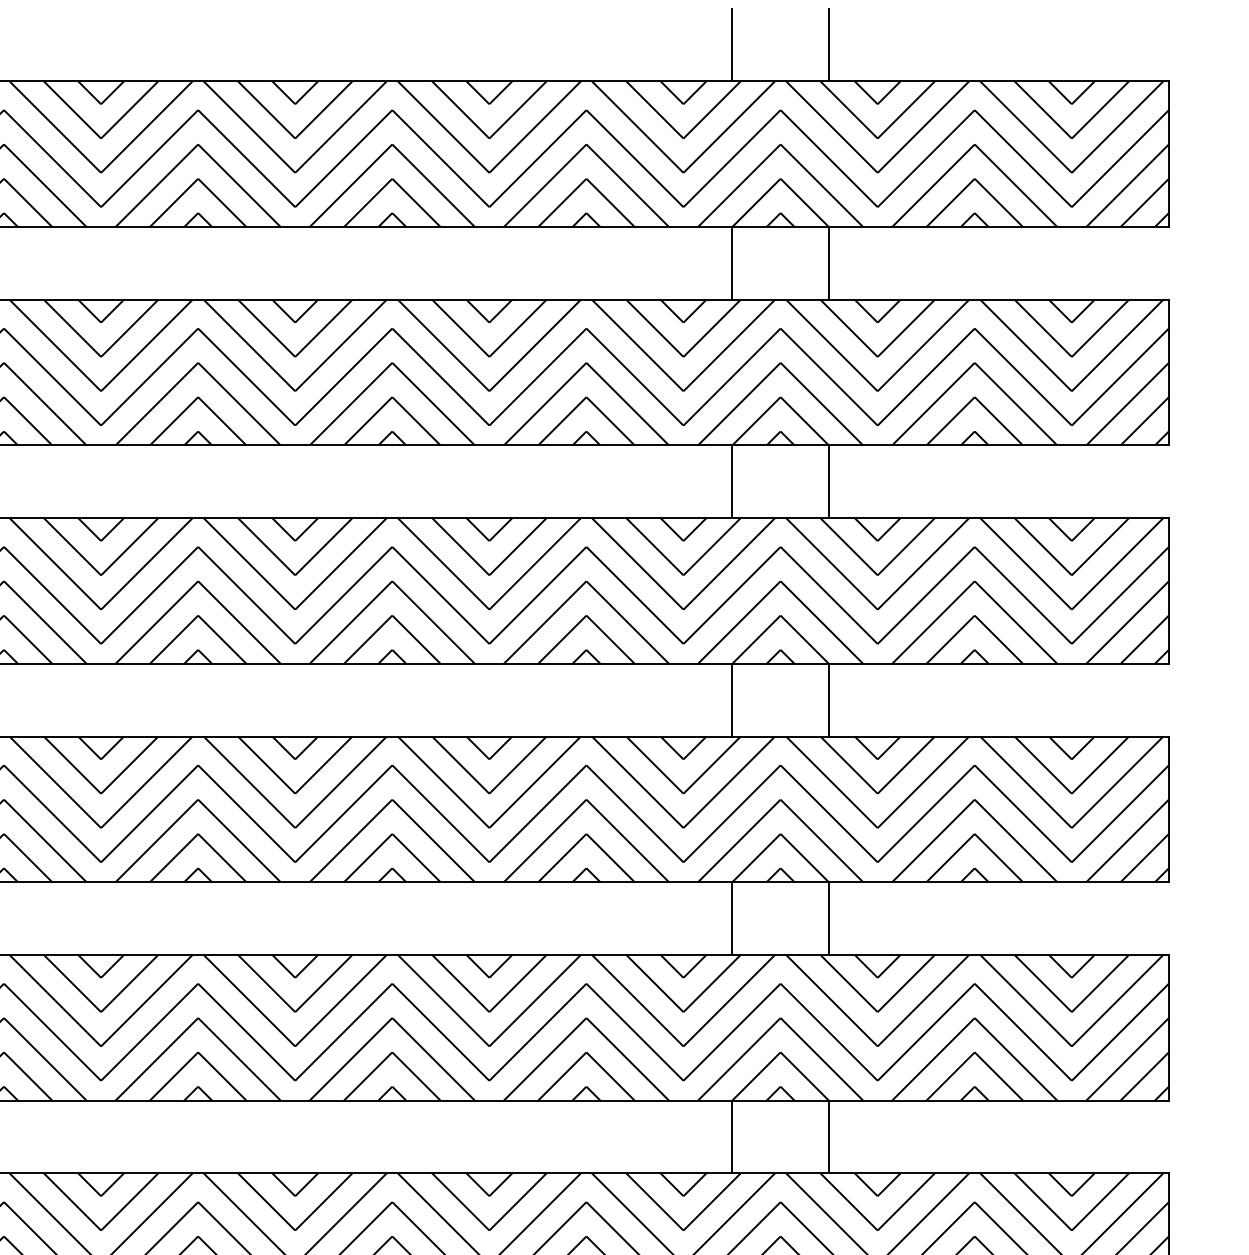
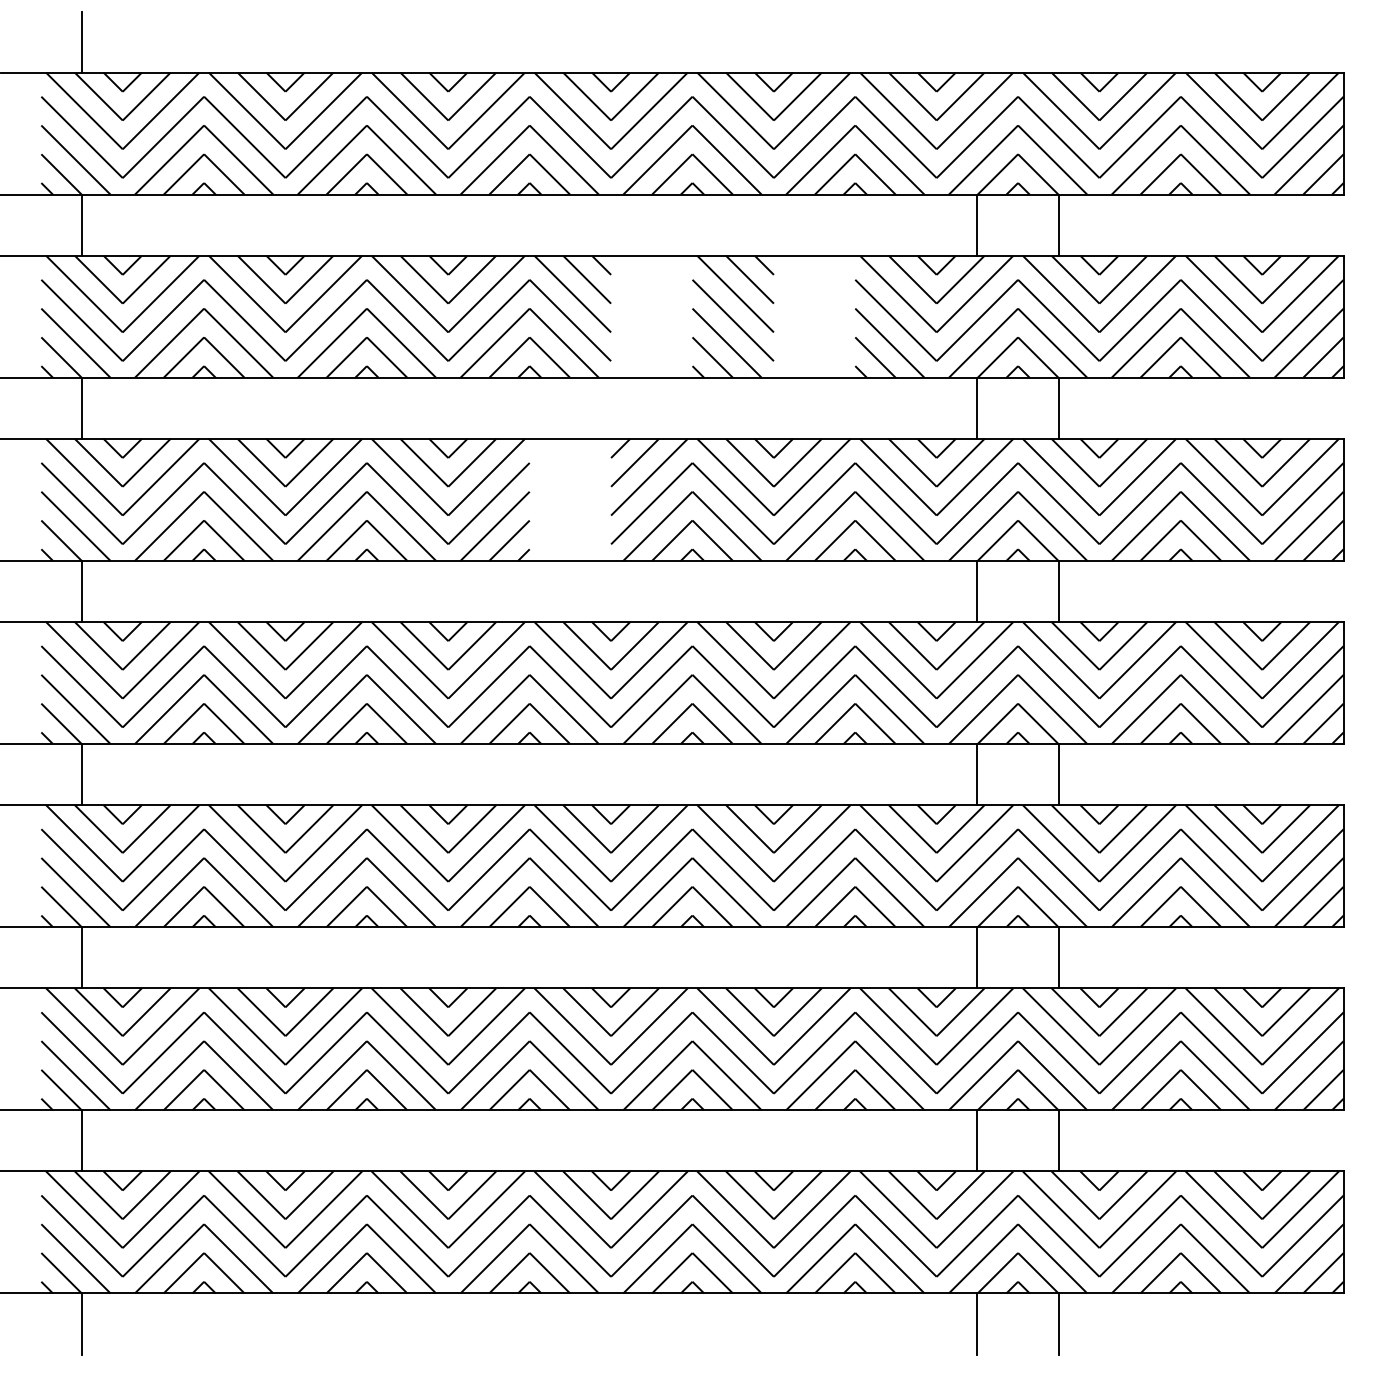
line: (732, 44) -> (977, 41), removed
line: (828, 44) -> (1058, 41), removed
hatch: (343, 372) -> (651, 316), removed
hatch: (537, 372) -> (814, 316), removed
hatch: (246, 590) -> (570, 499), removed

